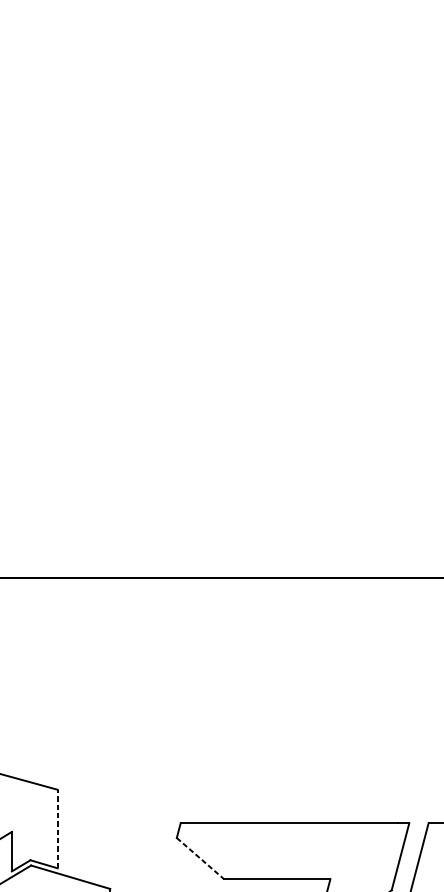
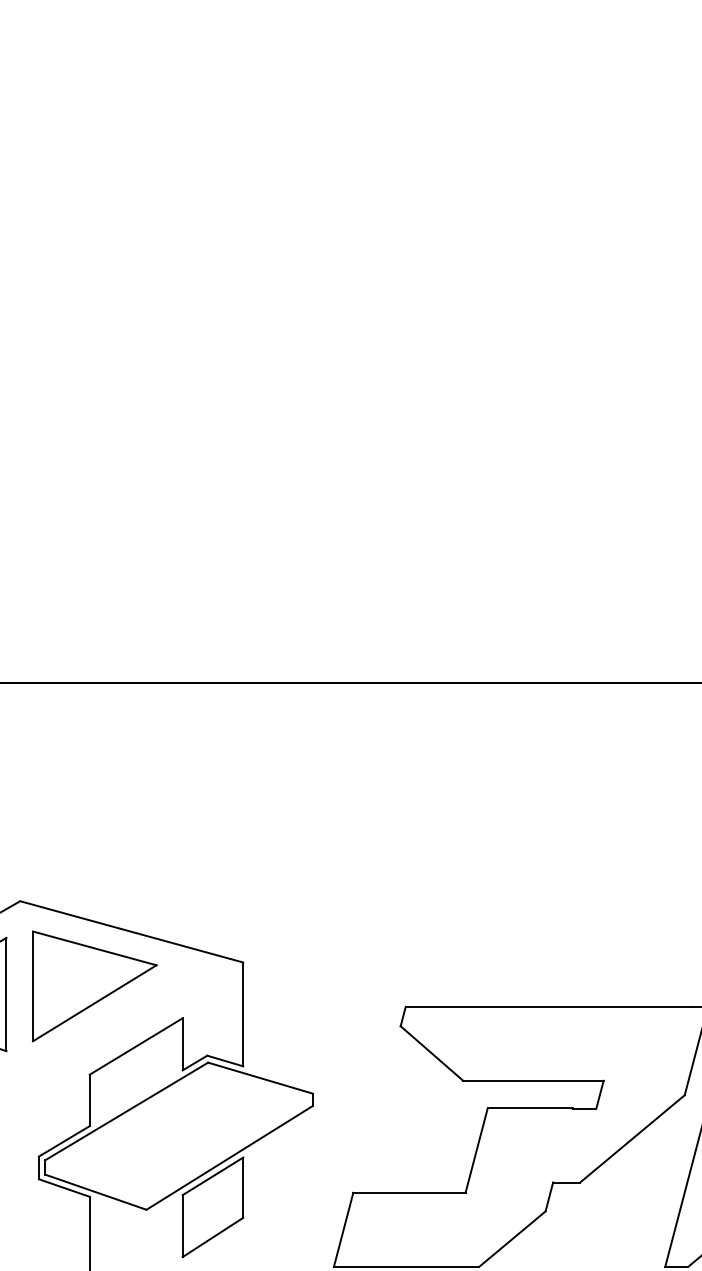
line: (57, 829) -> (243, 1014), dashed -> solid
line: (200, 858) -> (432, 1053), dashed -> solid

